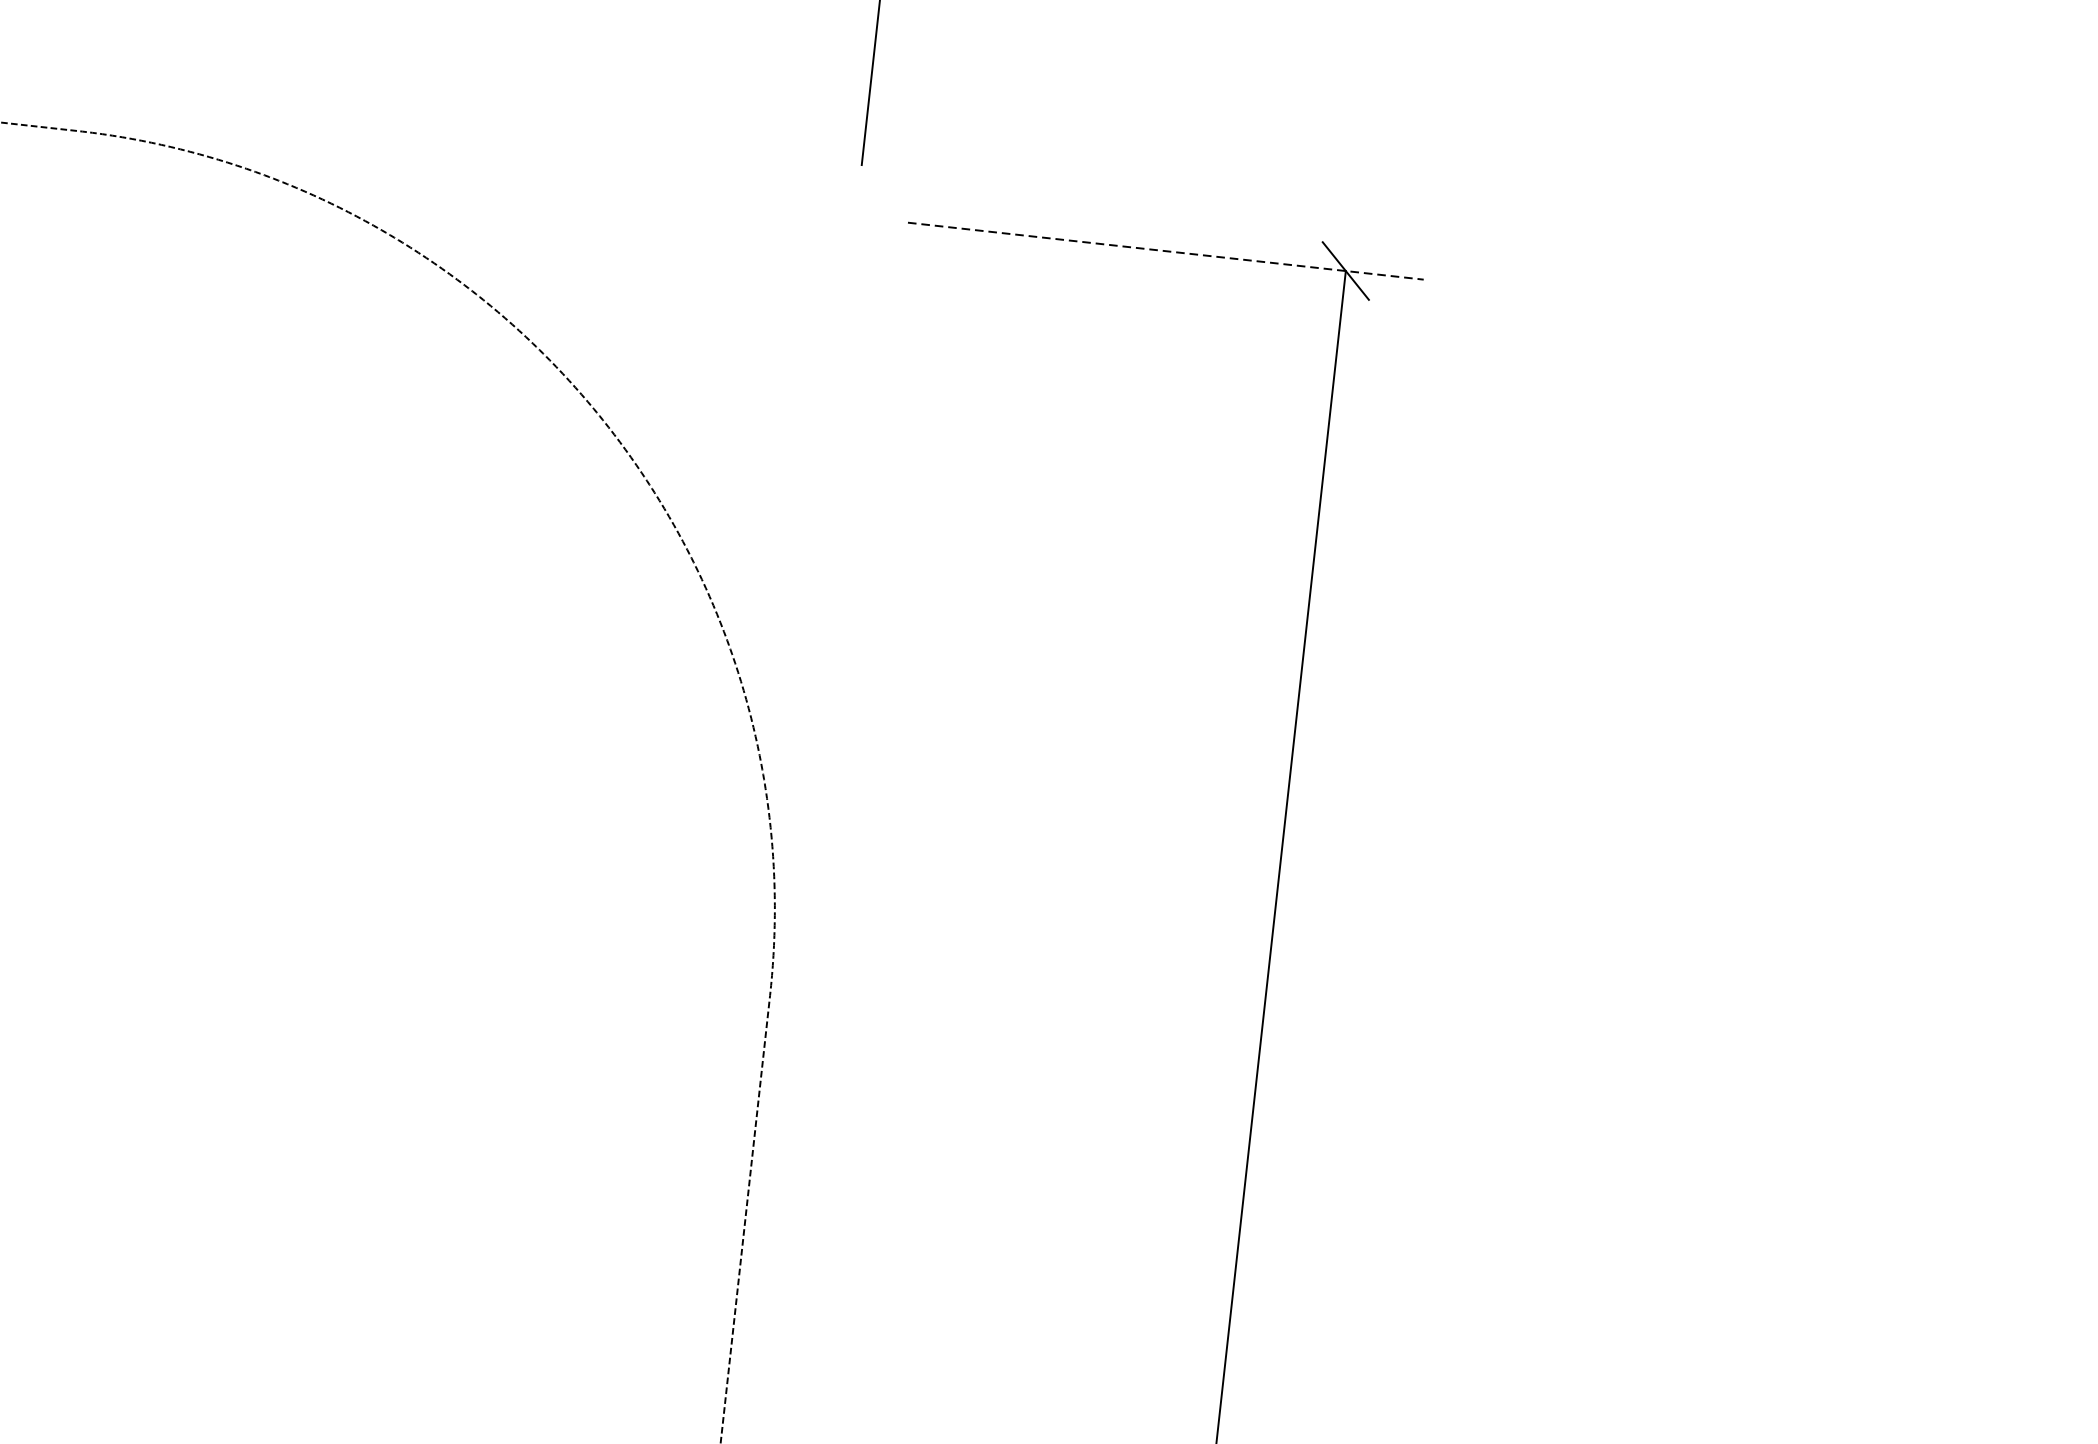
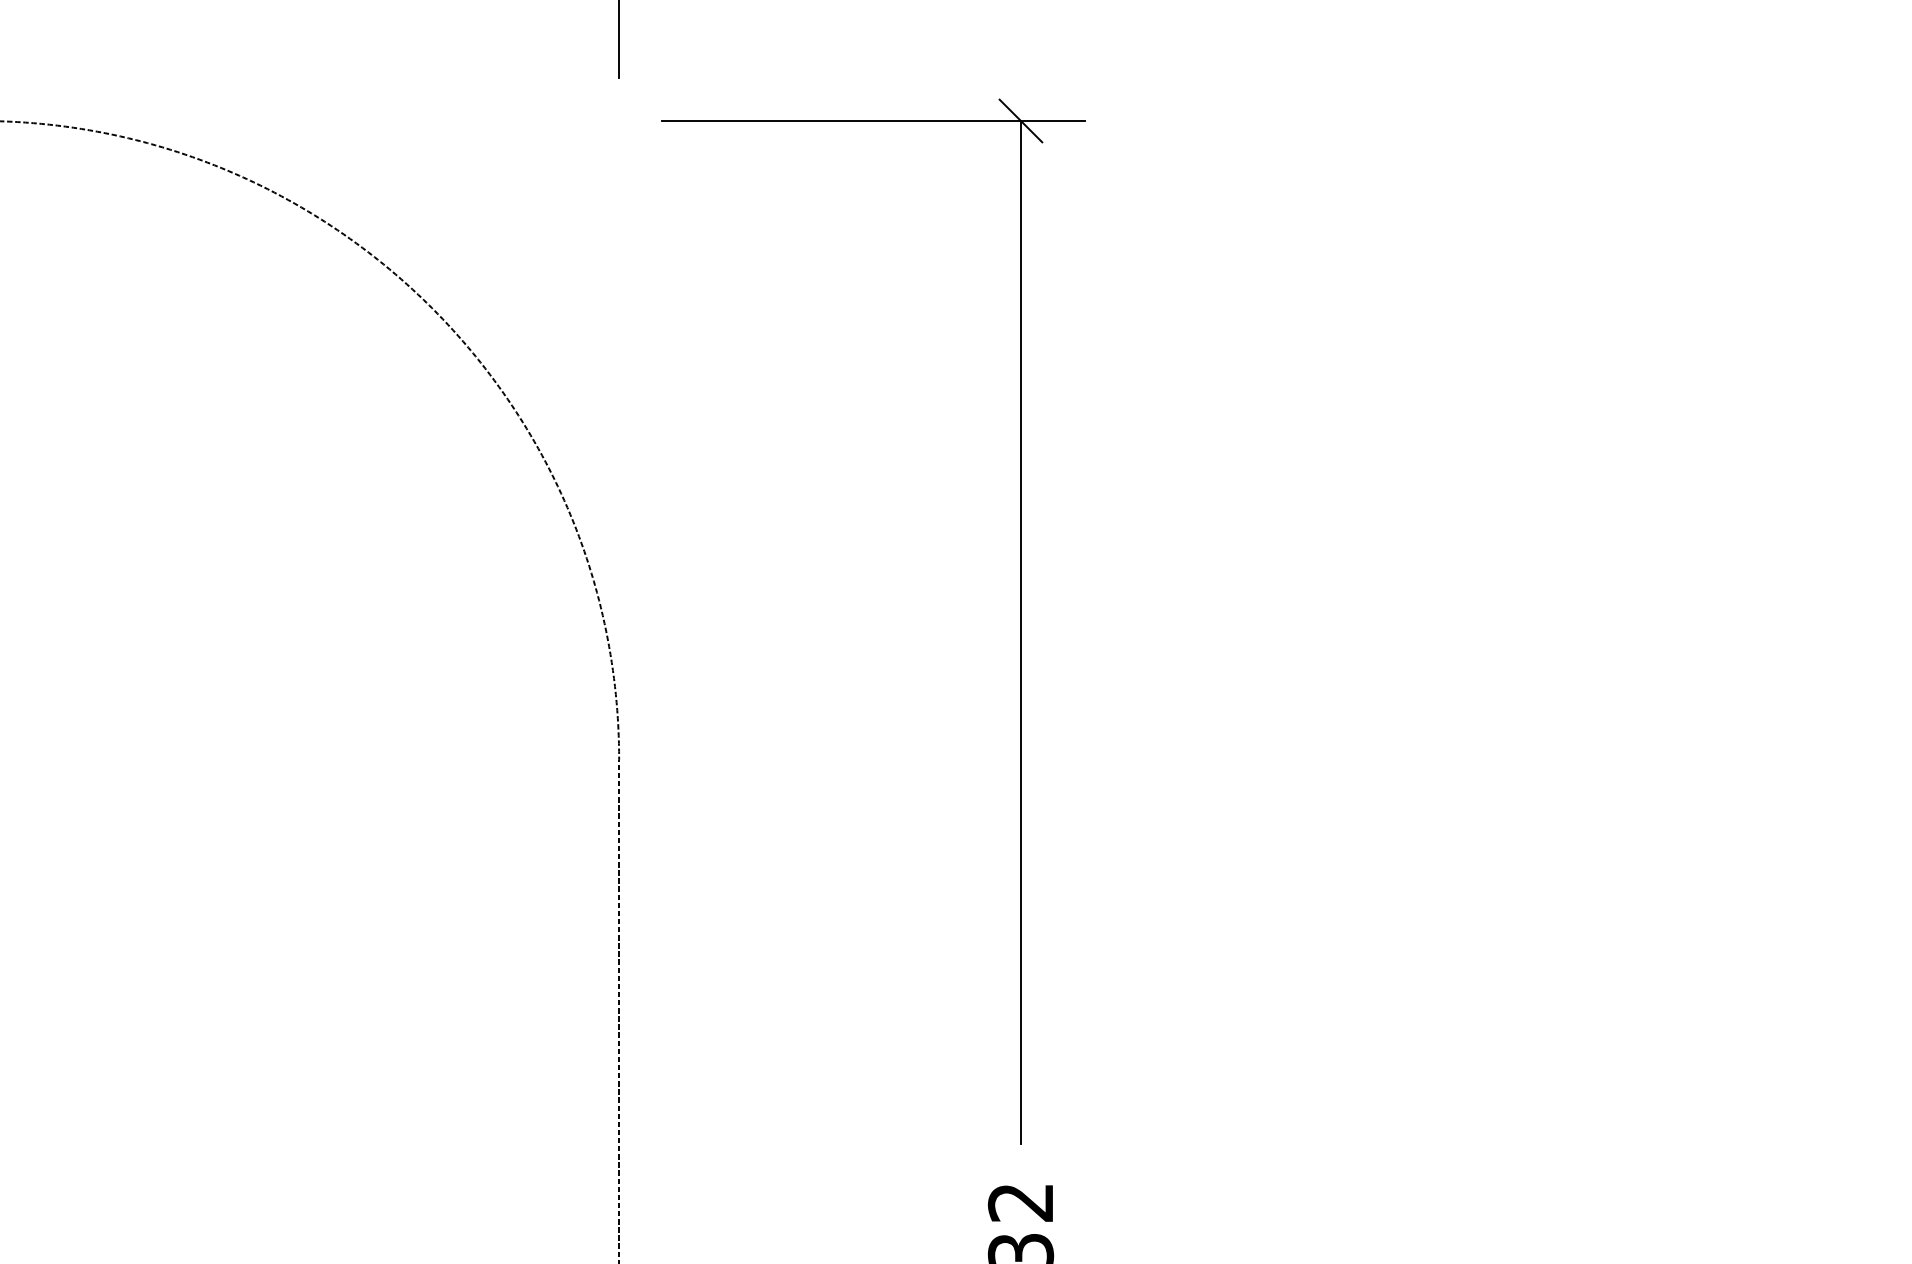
line: (1166, 251) -> (873, 121), dashed -> solid

